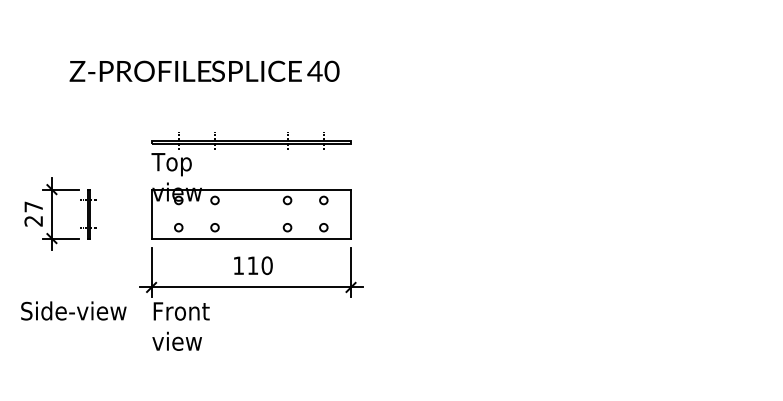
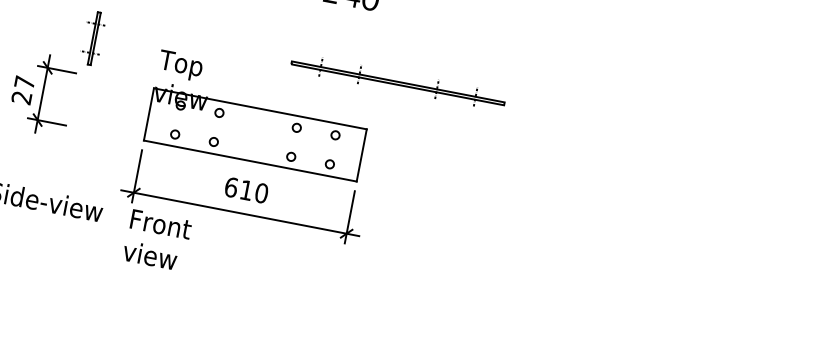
part: (251, 140) -> (398, 81), moved
part: (88, 214) -> (93, 39), moved
text: (238, 265) -> (231, 187), 110 -> 610

